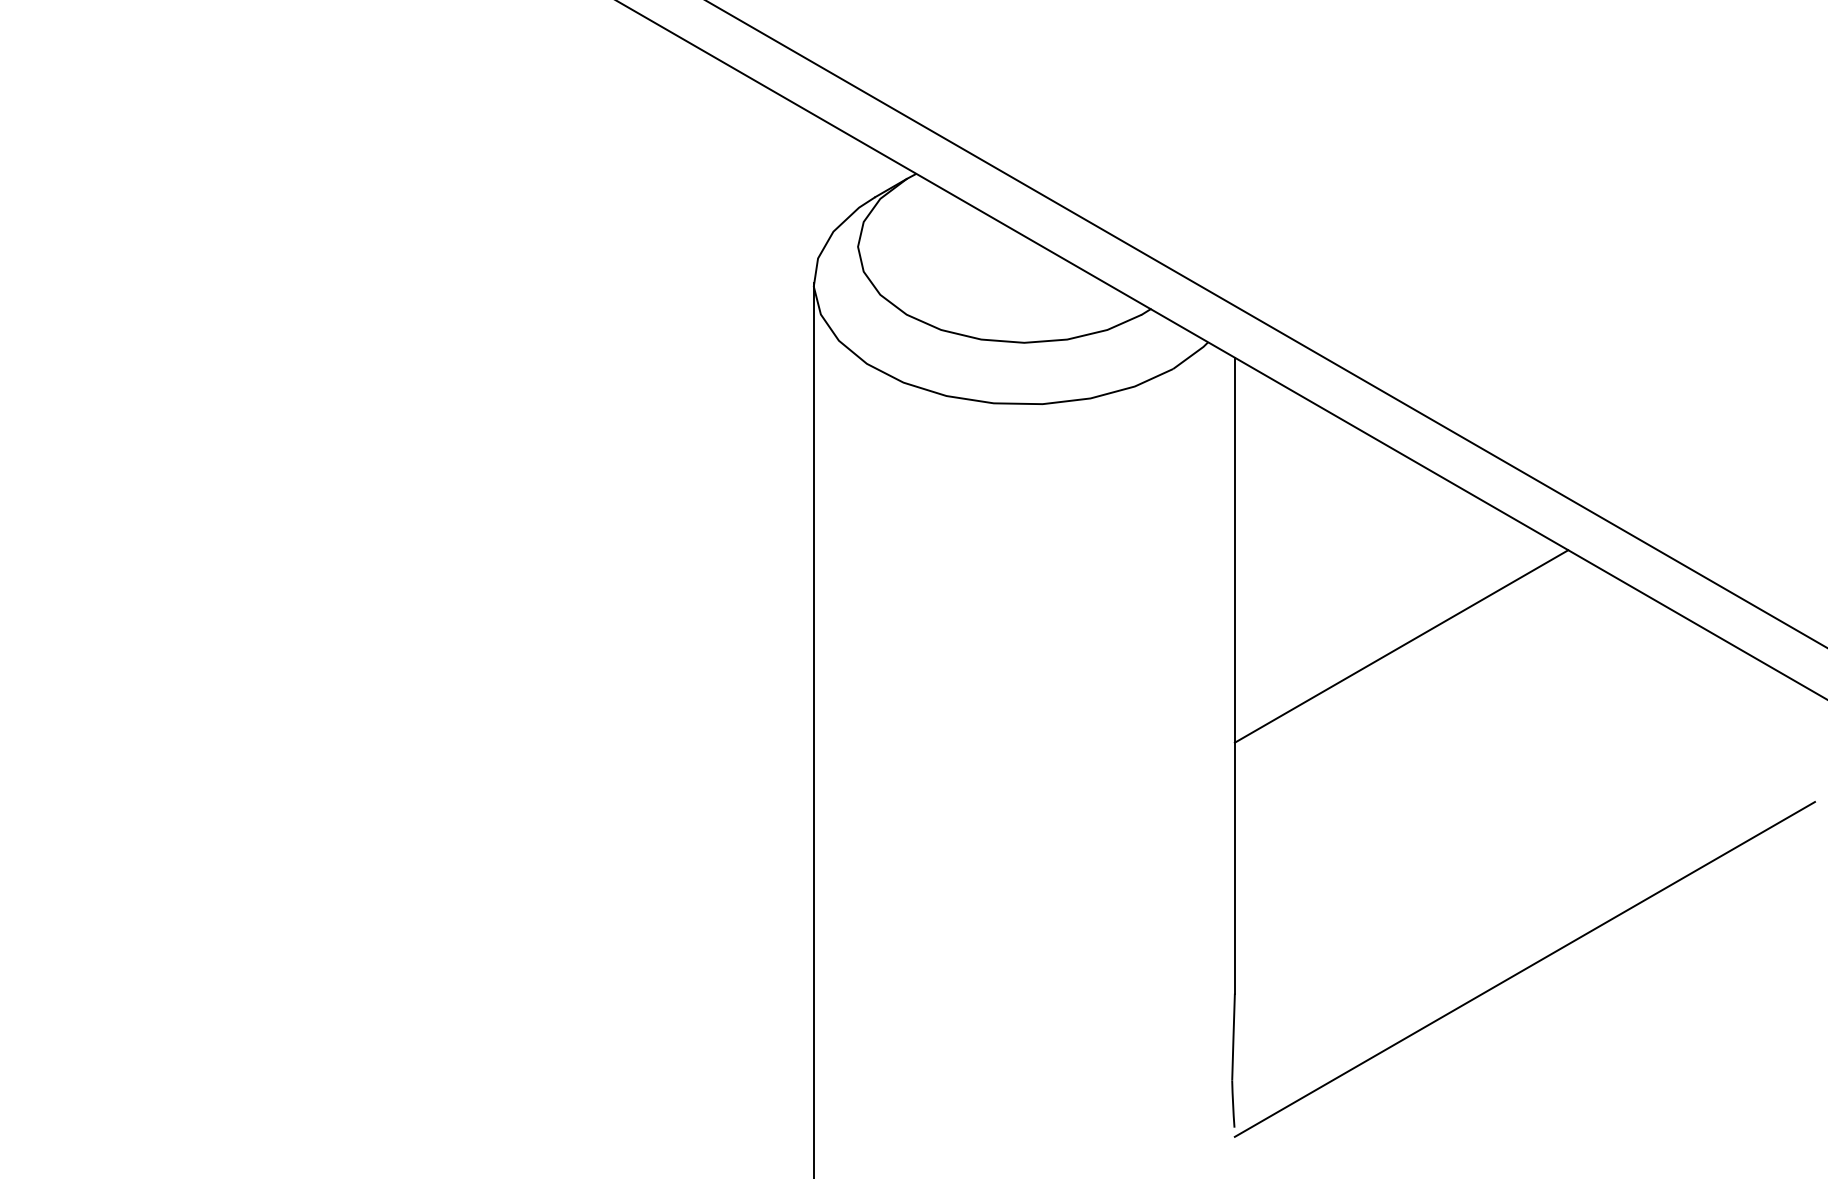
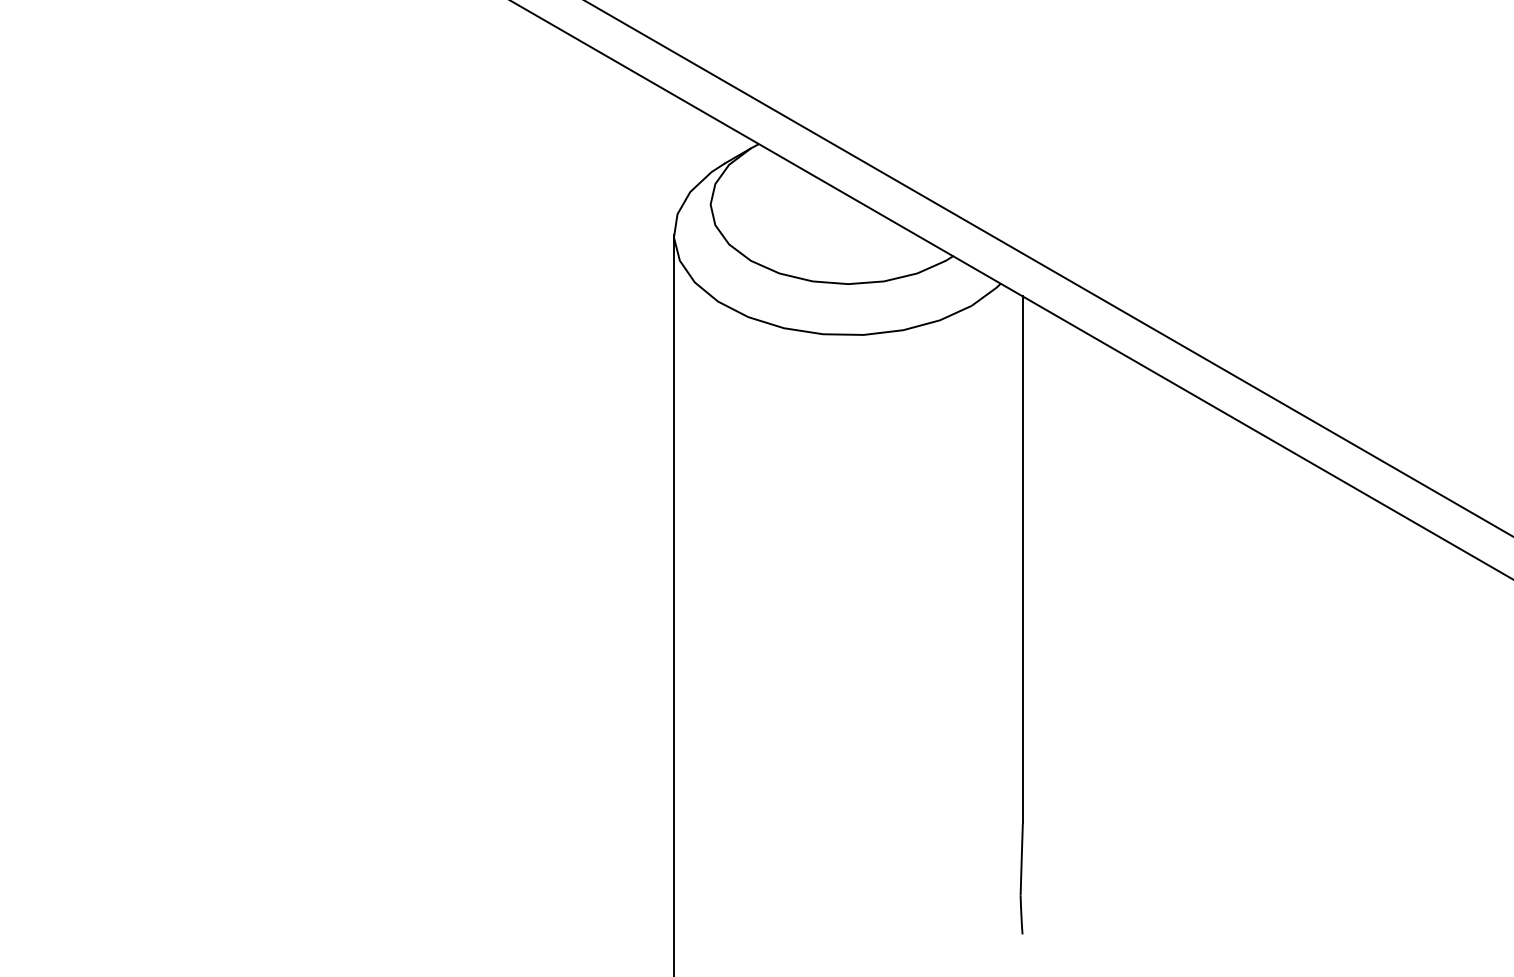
line: (1401, 646) -> (1160, 535), removed
line: (1524, 969) -> (1262, 803), removed

